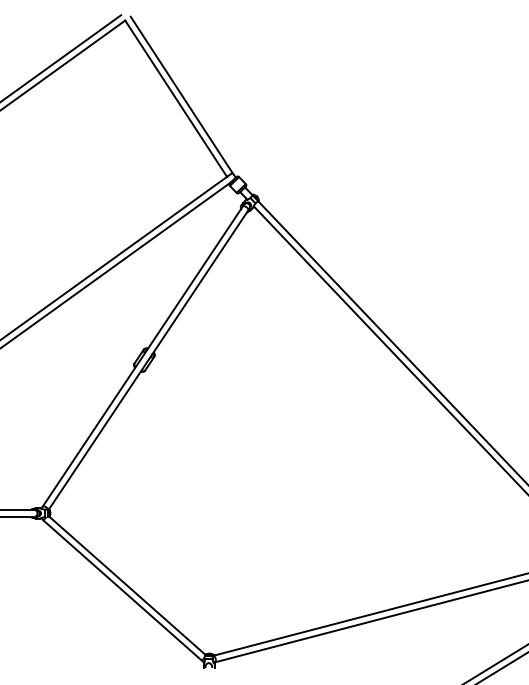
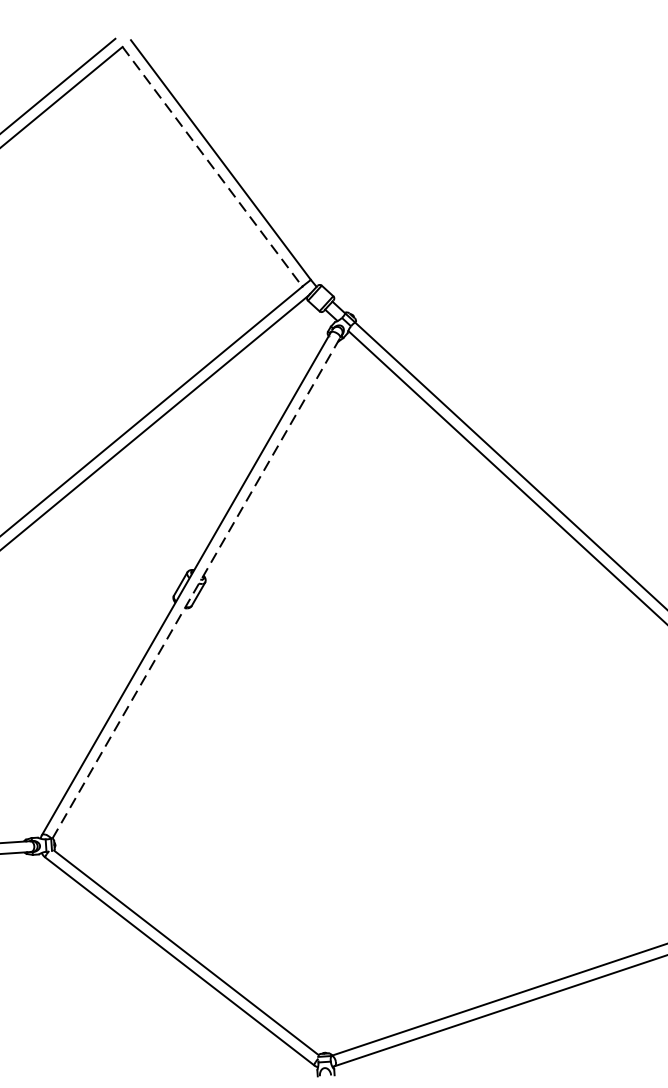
line: (176, 99) -> (213, 168), solid -> dashed
line: (148, 359) -> (195, 587), solid -> dashed

